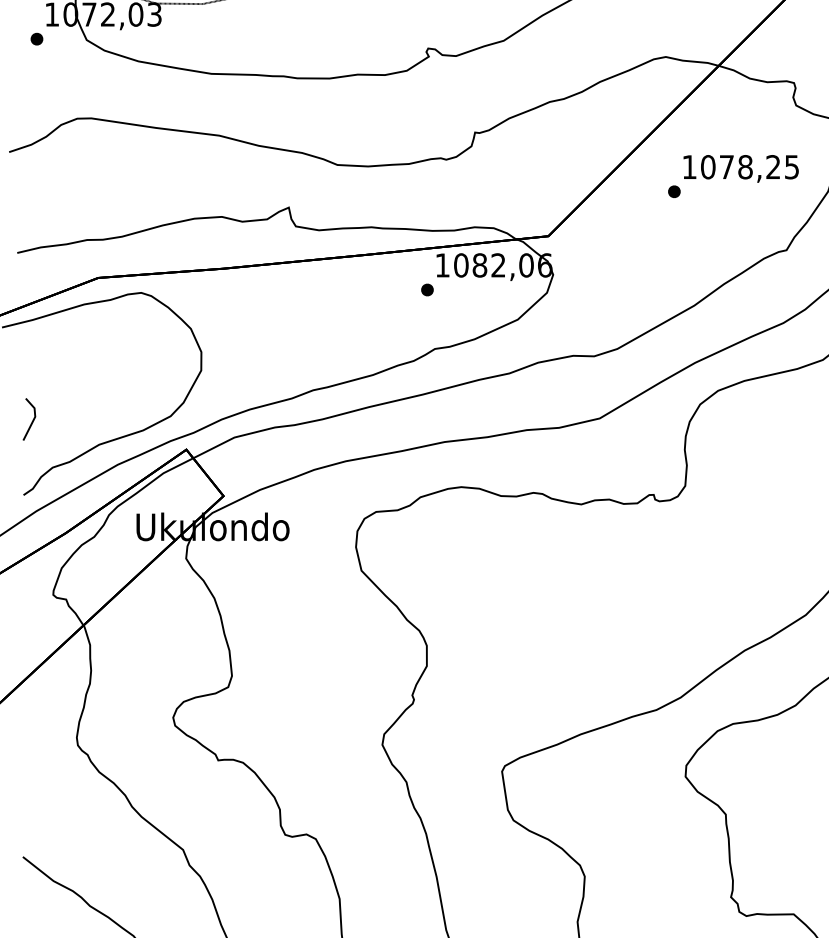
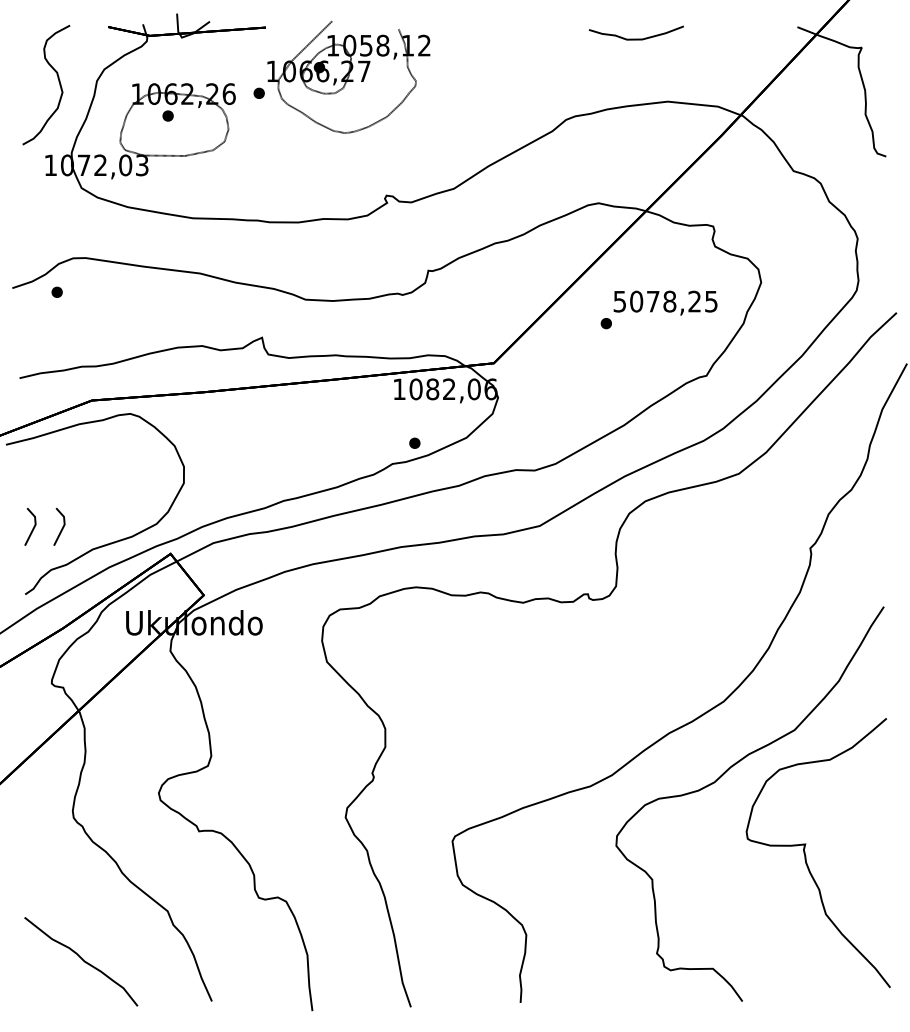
part: (36, 38) -> (56, 291), moved
text: (689, 167) -> (619, 301), 1078,25 -> 5078,25
part: (427, 289) -> (414, 442), moved
part: (61, 419) -> (59, 526), added

